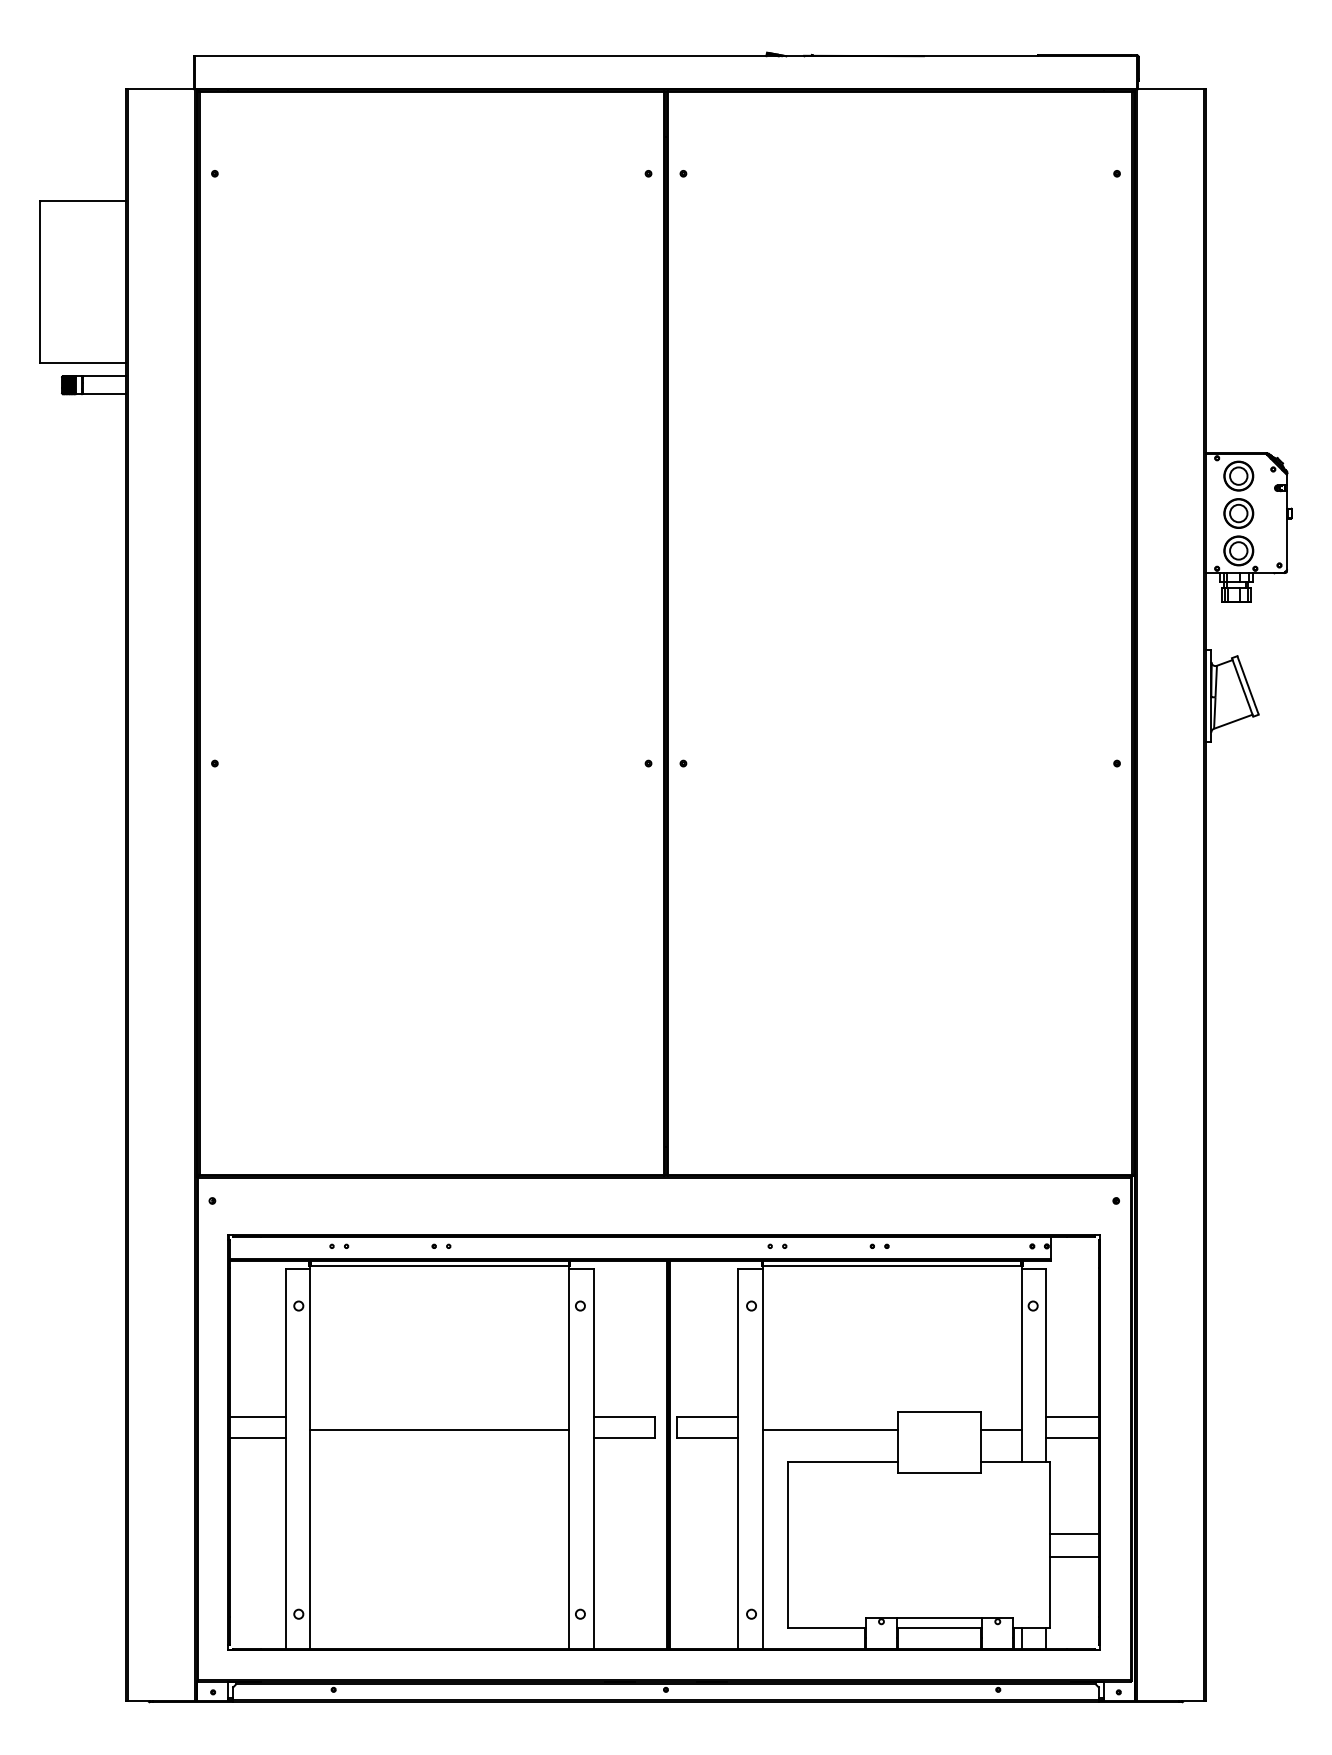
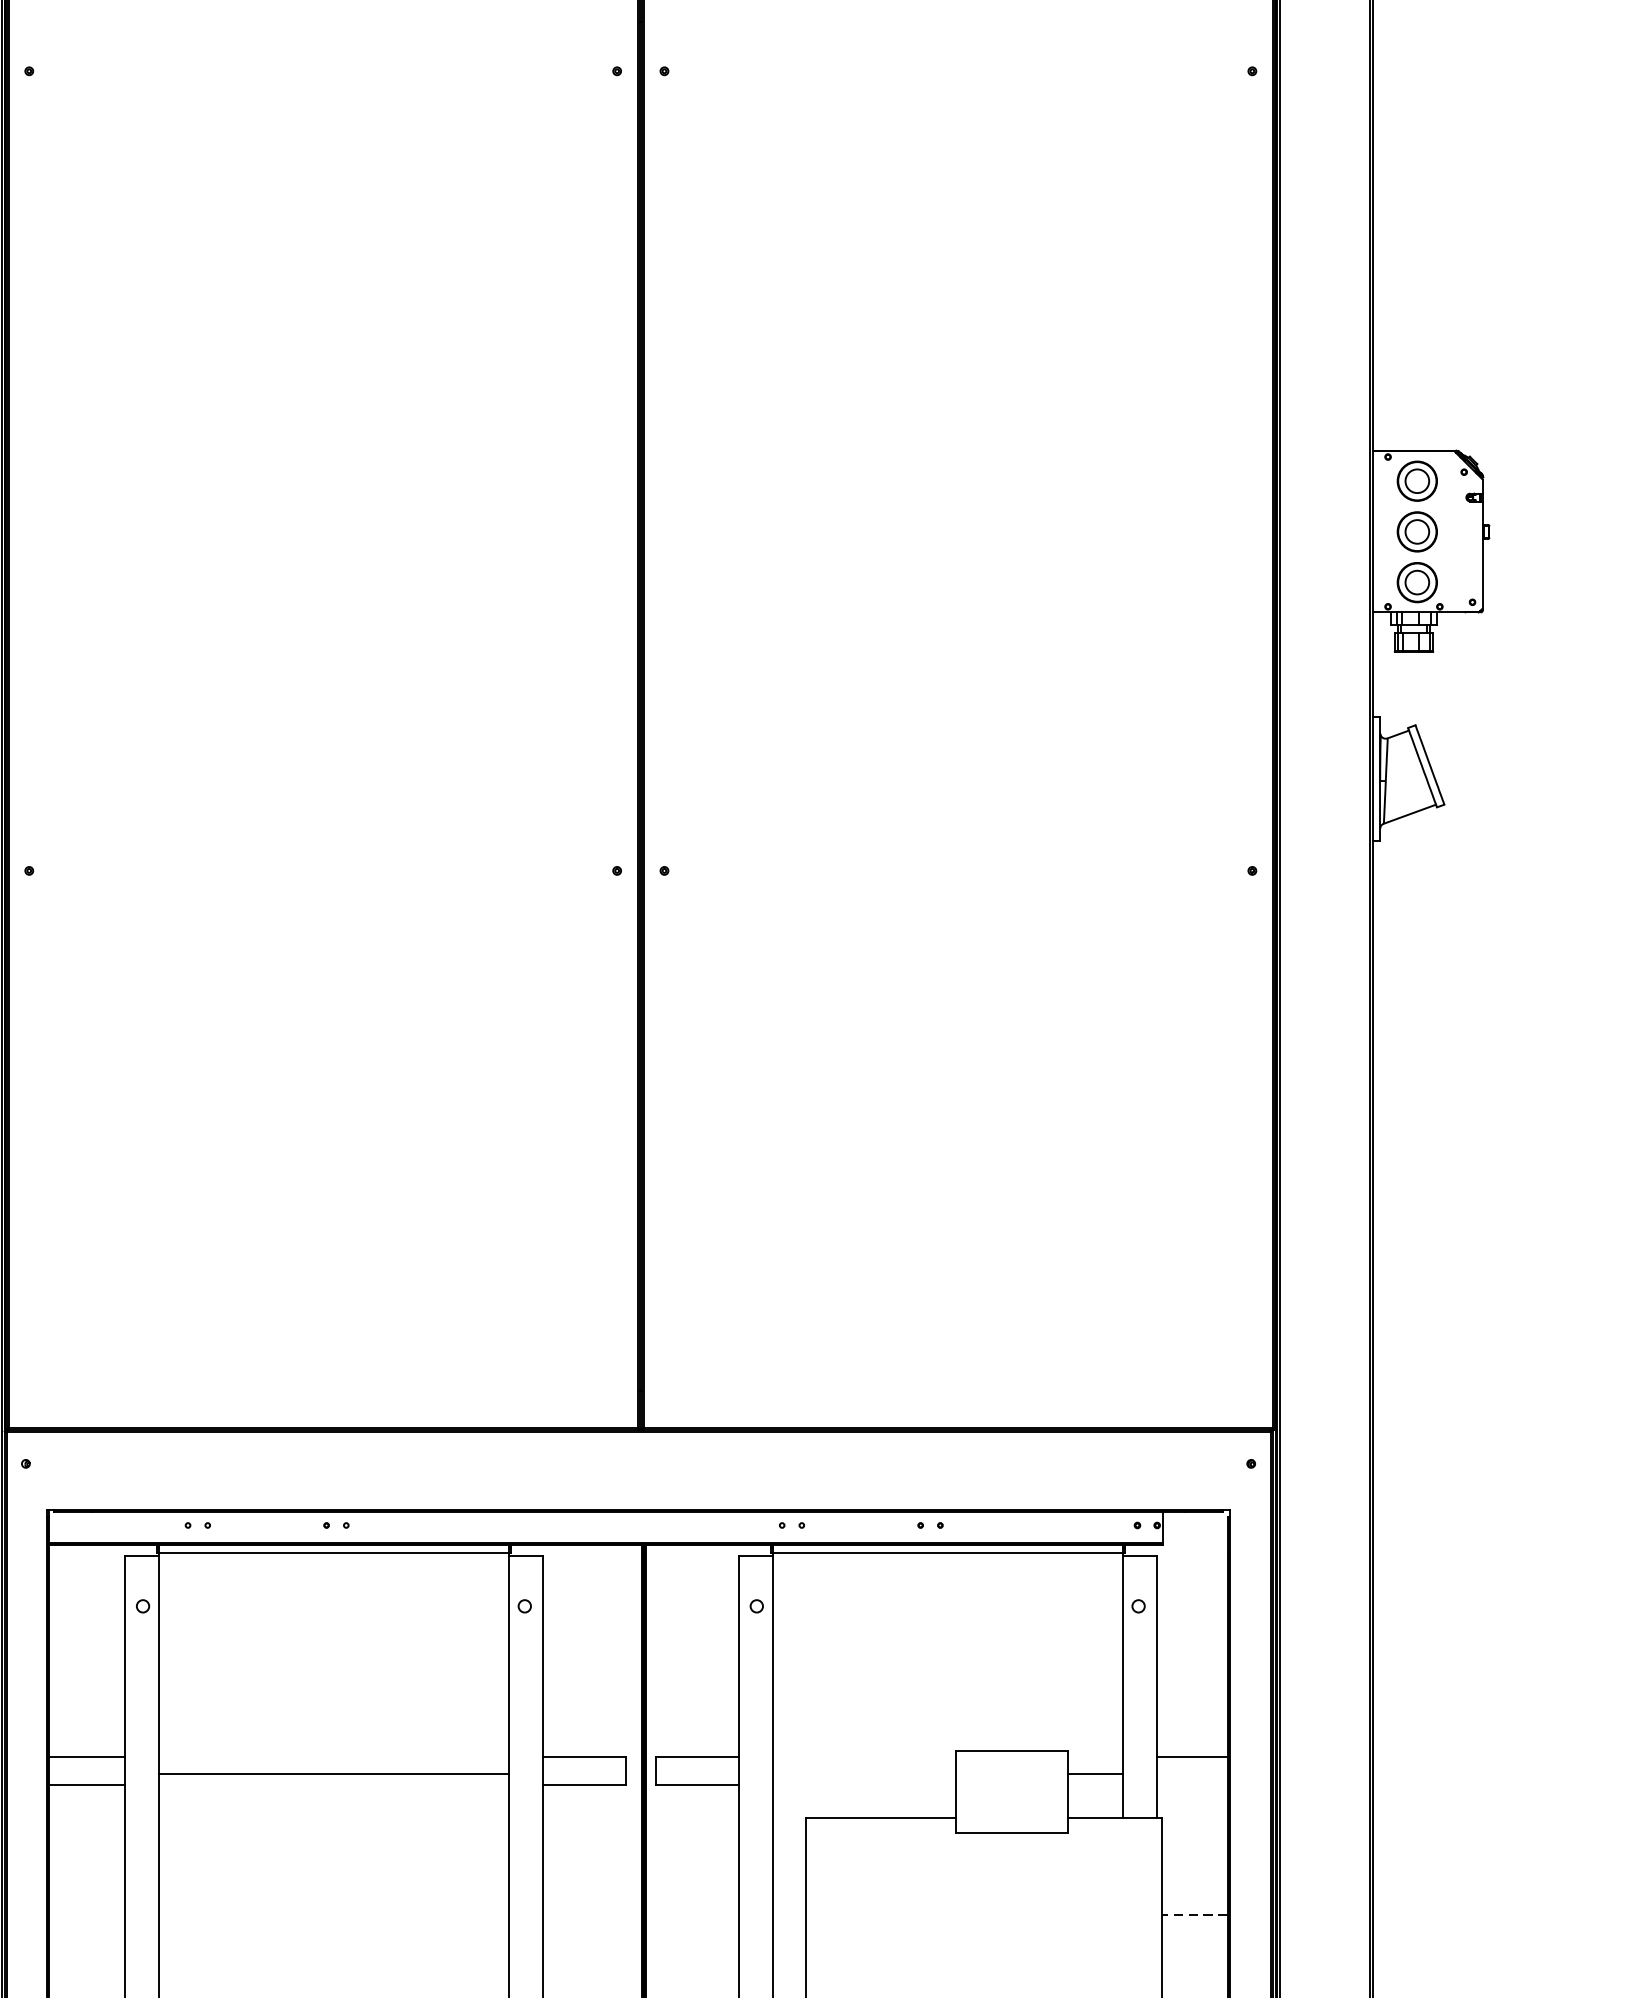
line: (830, 1429) -> (863, 1773), removed
line: (1072, 1437) -> (1191, 1784), removed
line: (1074, 1533) -> (1194, 1914), solid -> dashed
line: (1074, 1556) -> (1194, 1945), removed

